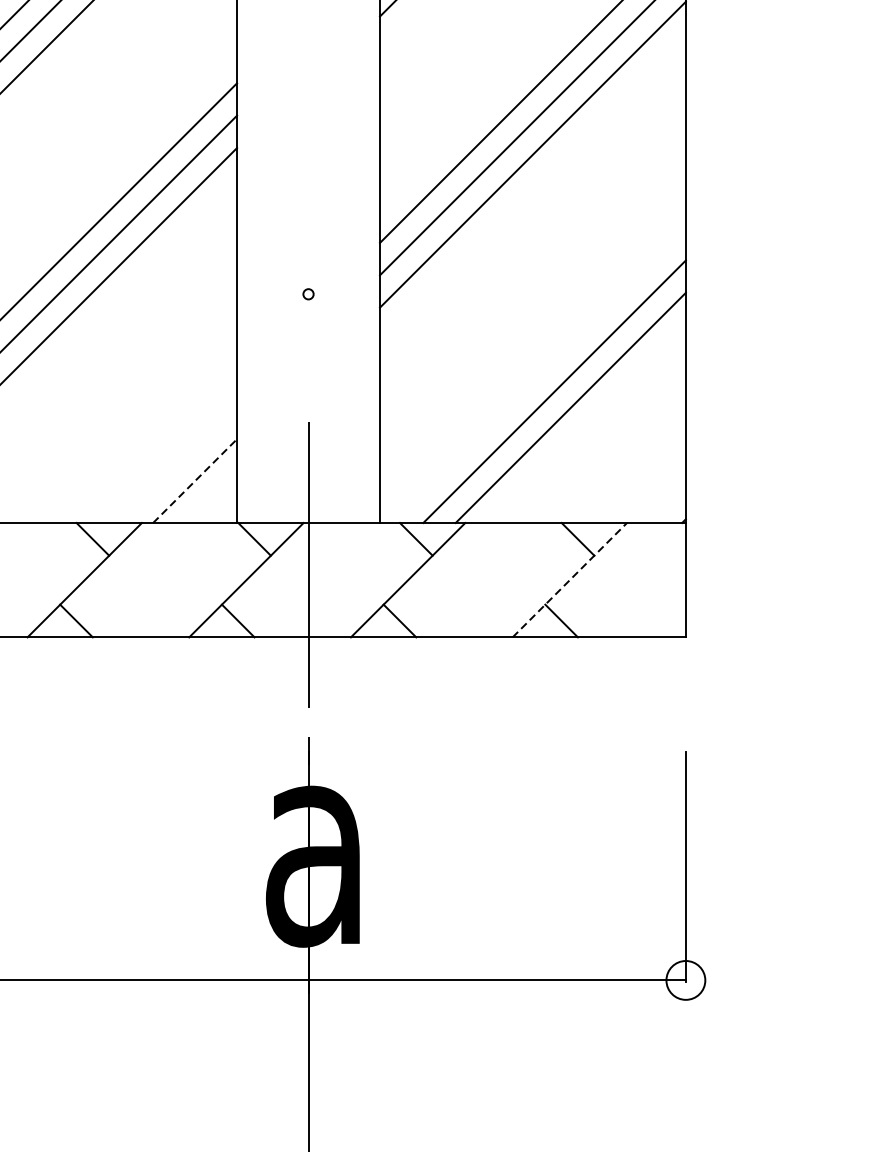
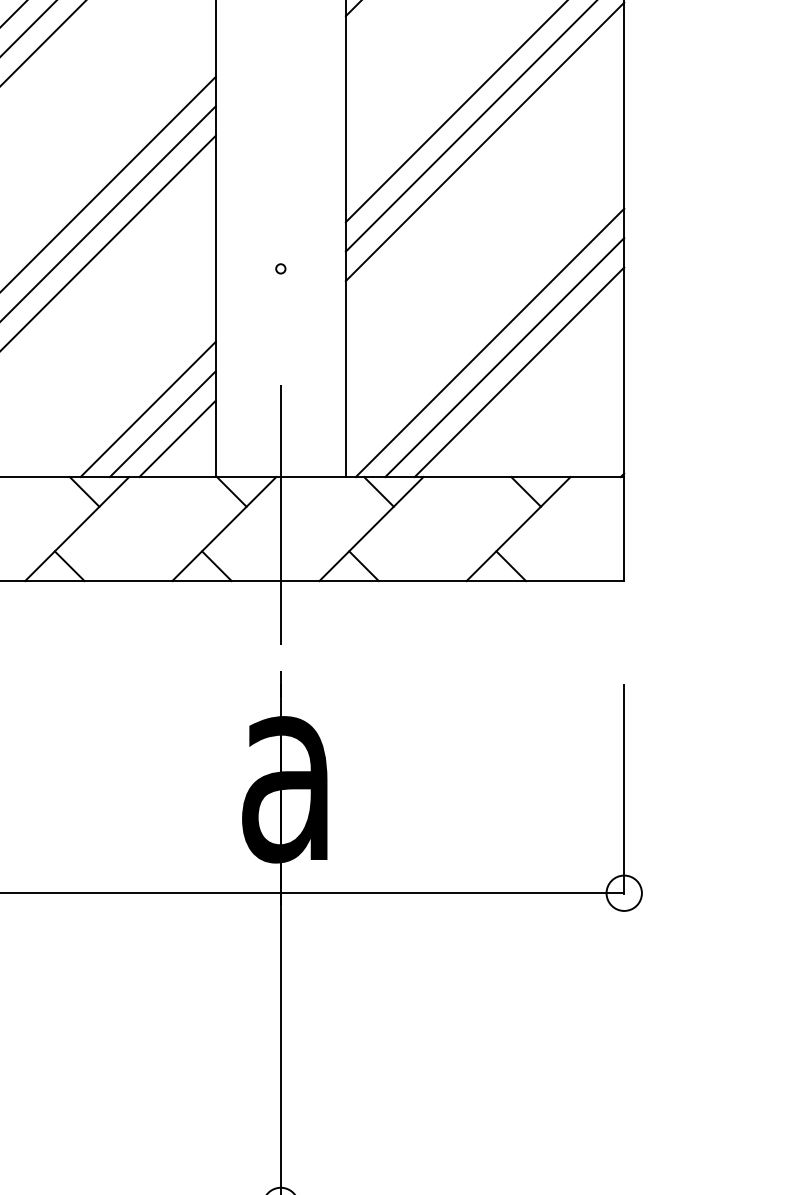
line: (537, 375) -> (489, 342), added
line: (161, 448) -> (147, 409), added
line: (178, 465) -> (162, 424), added
line: (194, 480) -> (177, 438), dashed -> solid
line: (569, 580) -> (518, 529), dashed -> solid

